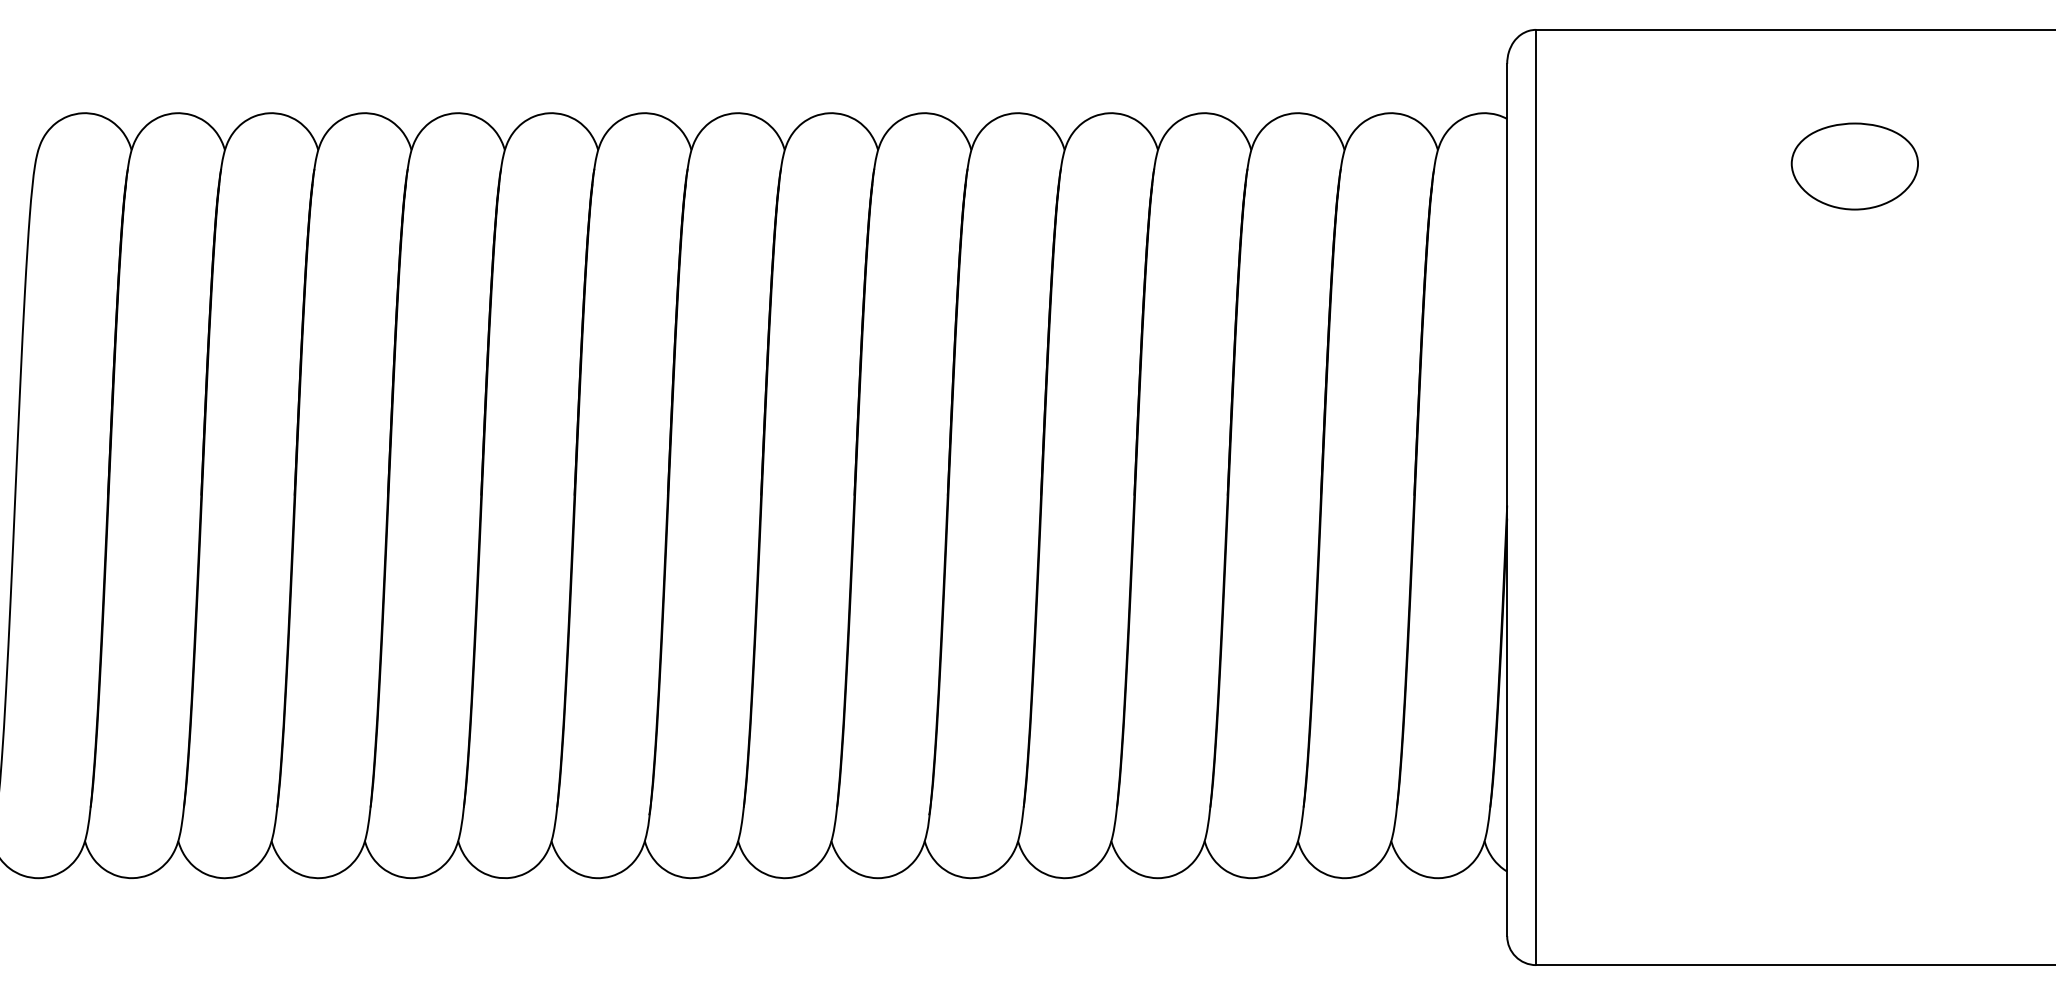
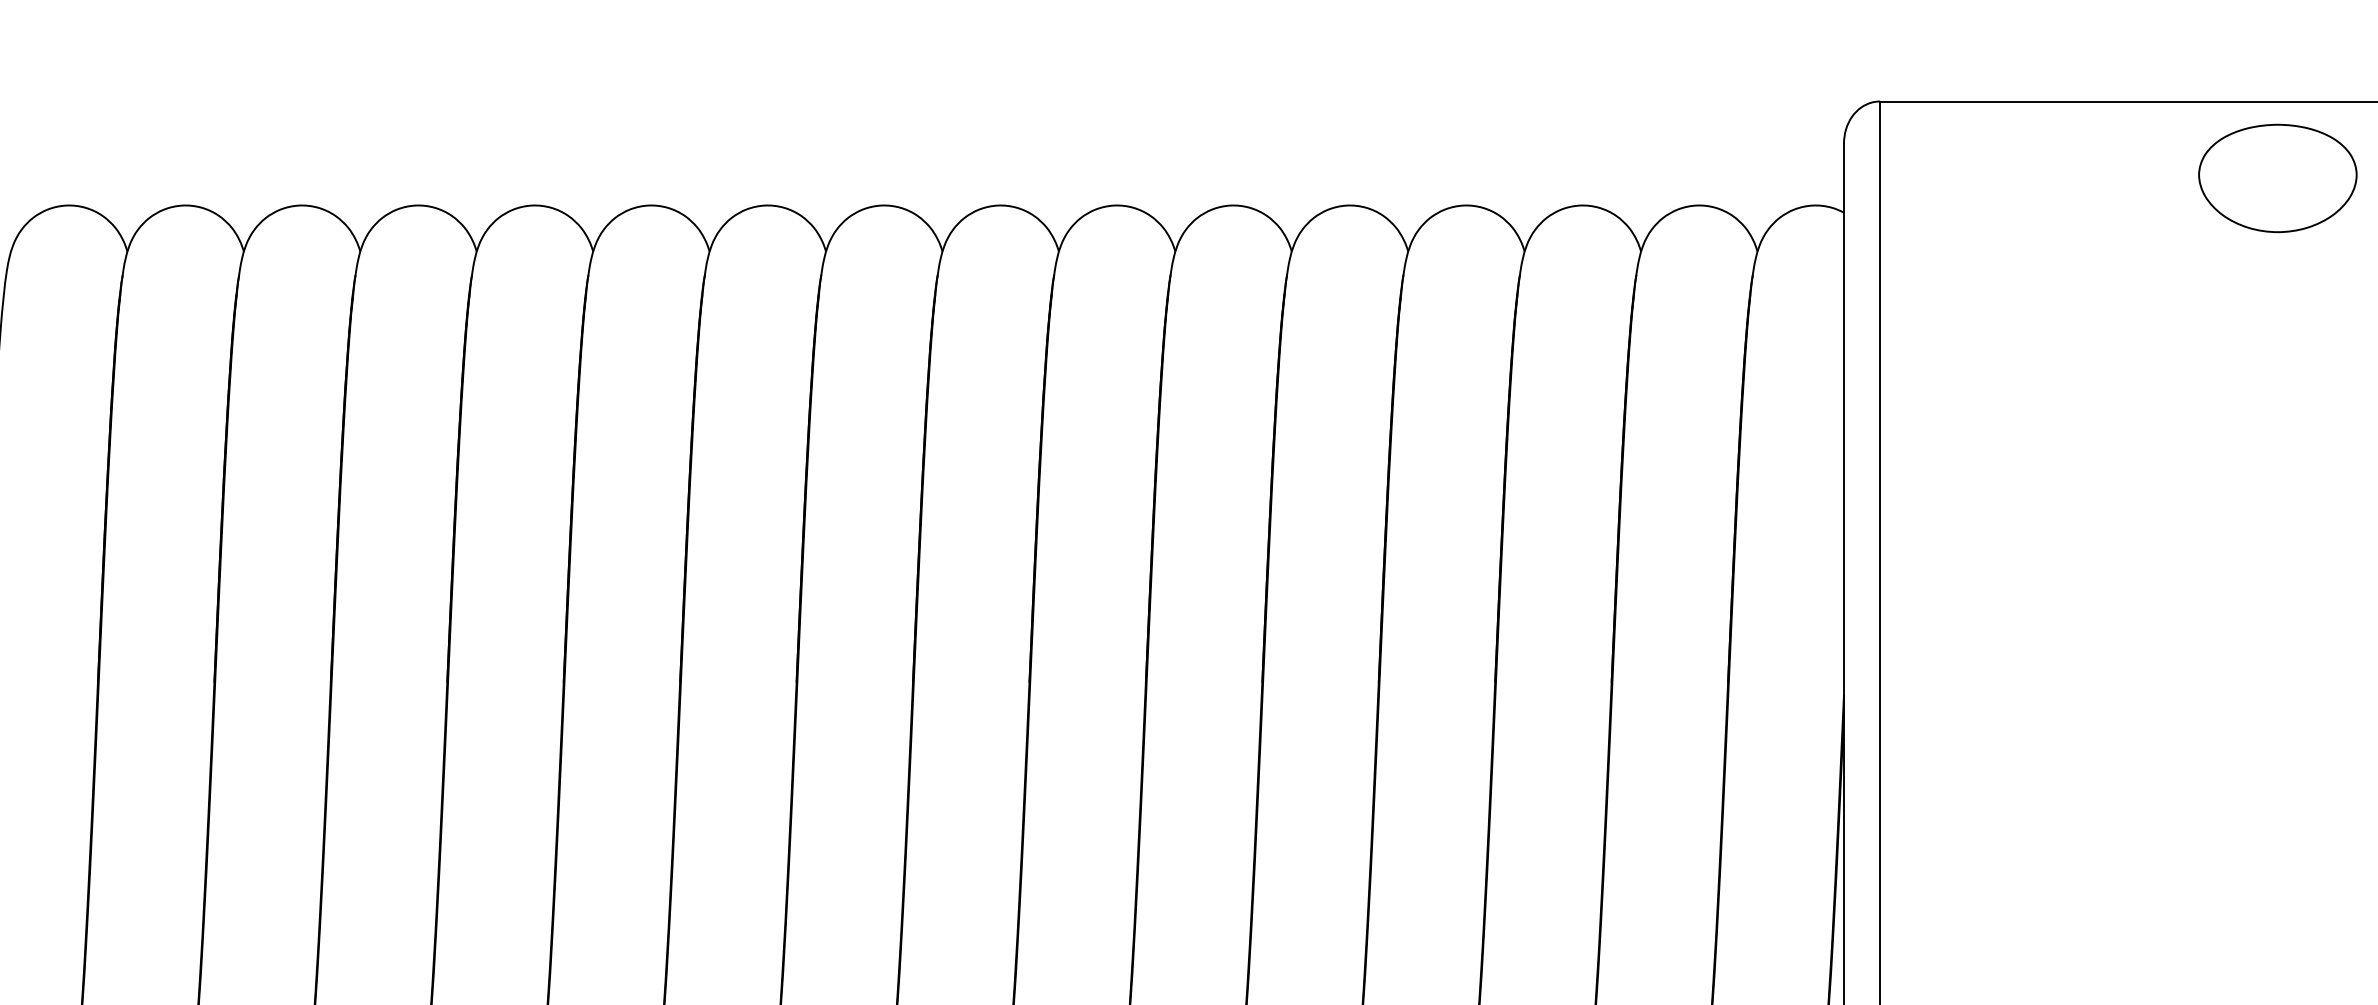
part: (1854, 166) -> (2277, 178), moved

